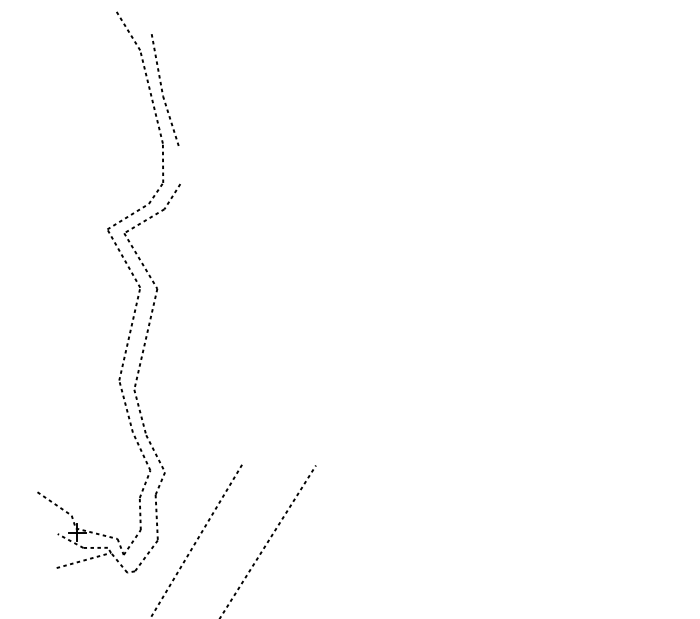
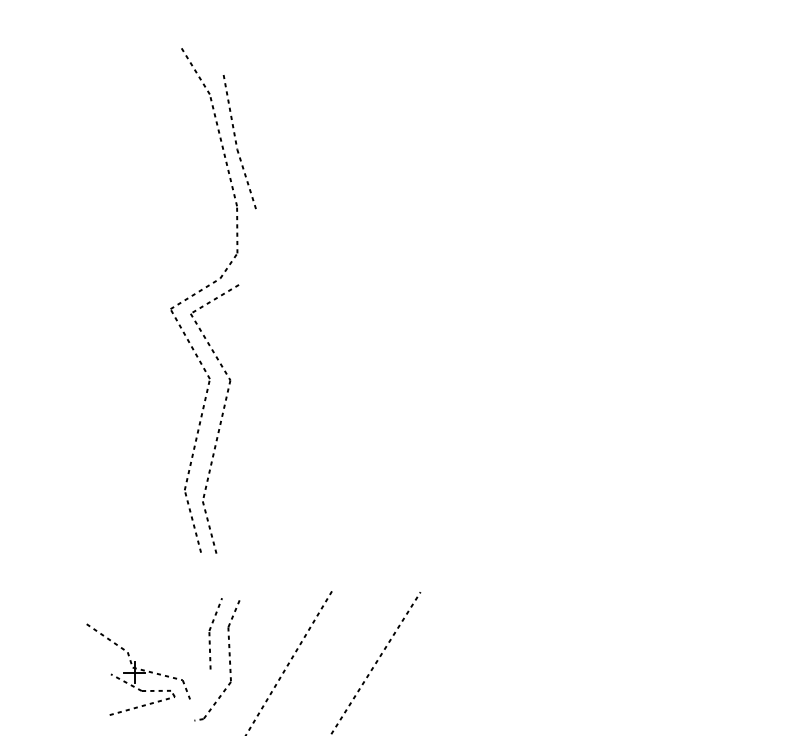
line: (172, 196) -> (248, 269), removed
line: (141, 451) -> (211, 575), removed
line: (155, 453) -> (228, 577), removed
line: (131, 542) -> (199, 684), removed
line: (119, 562) -> (185, 708), removed

